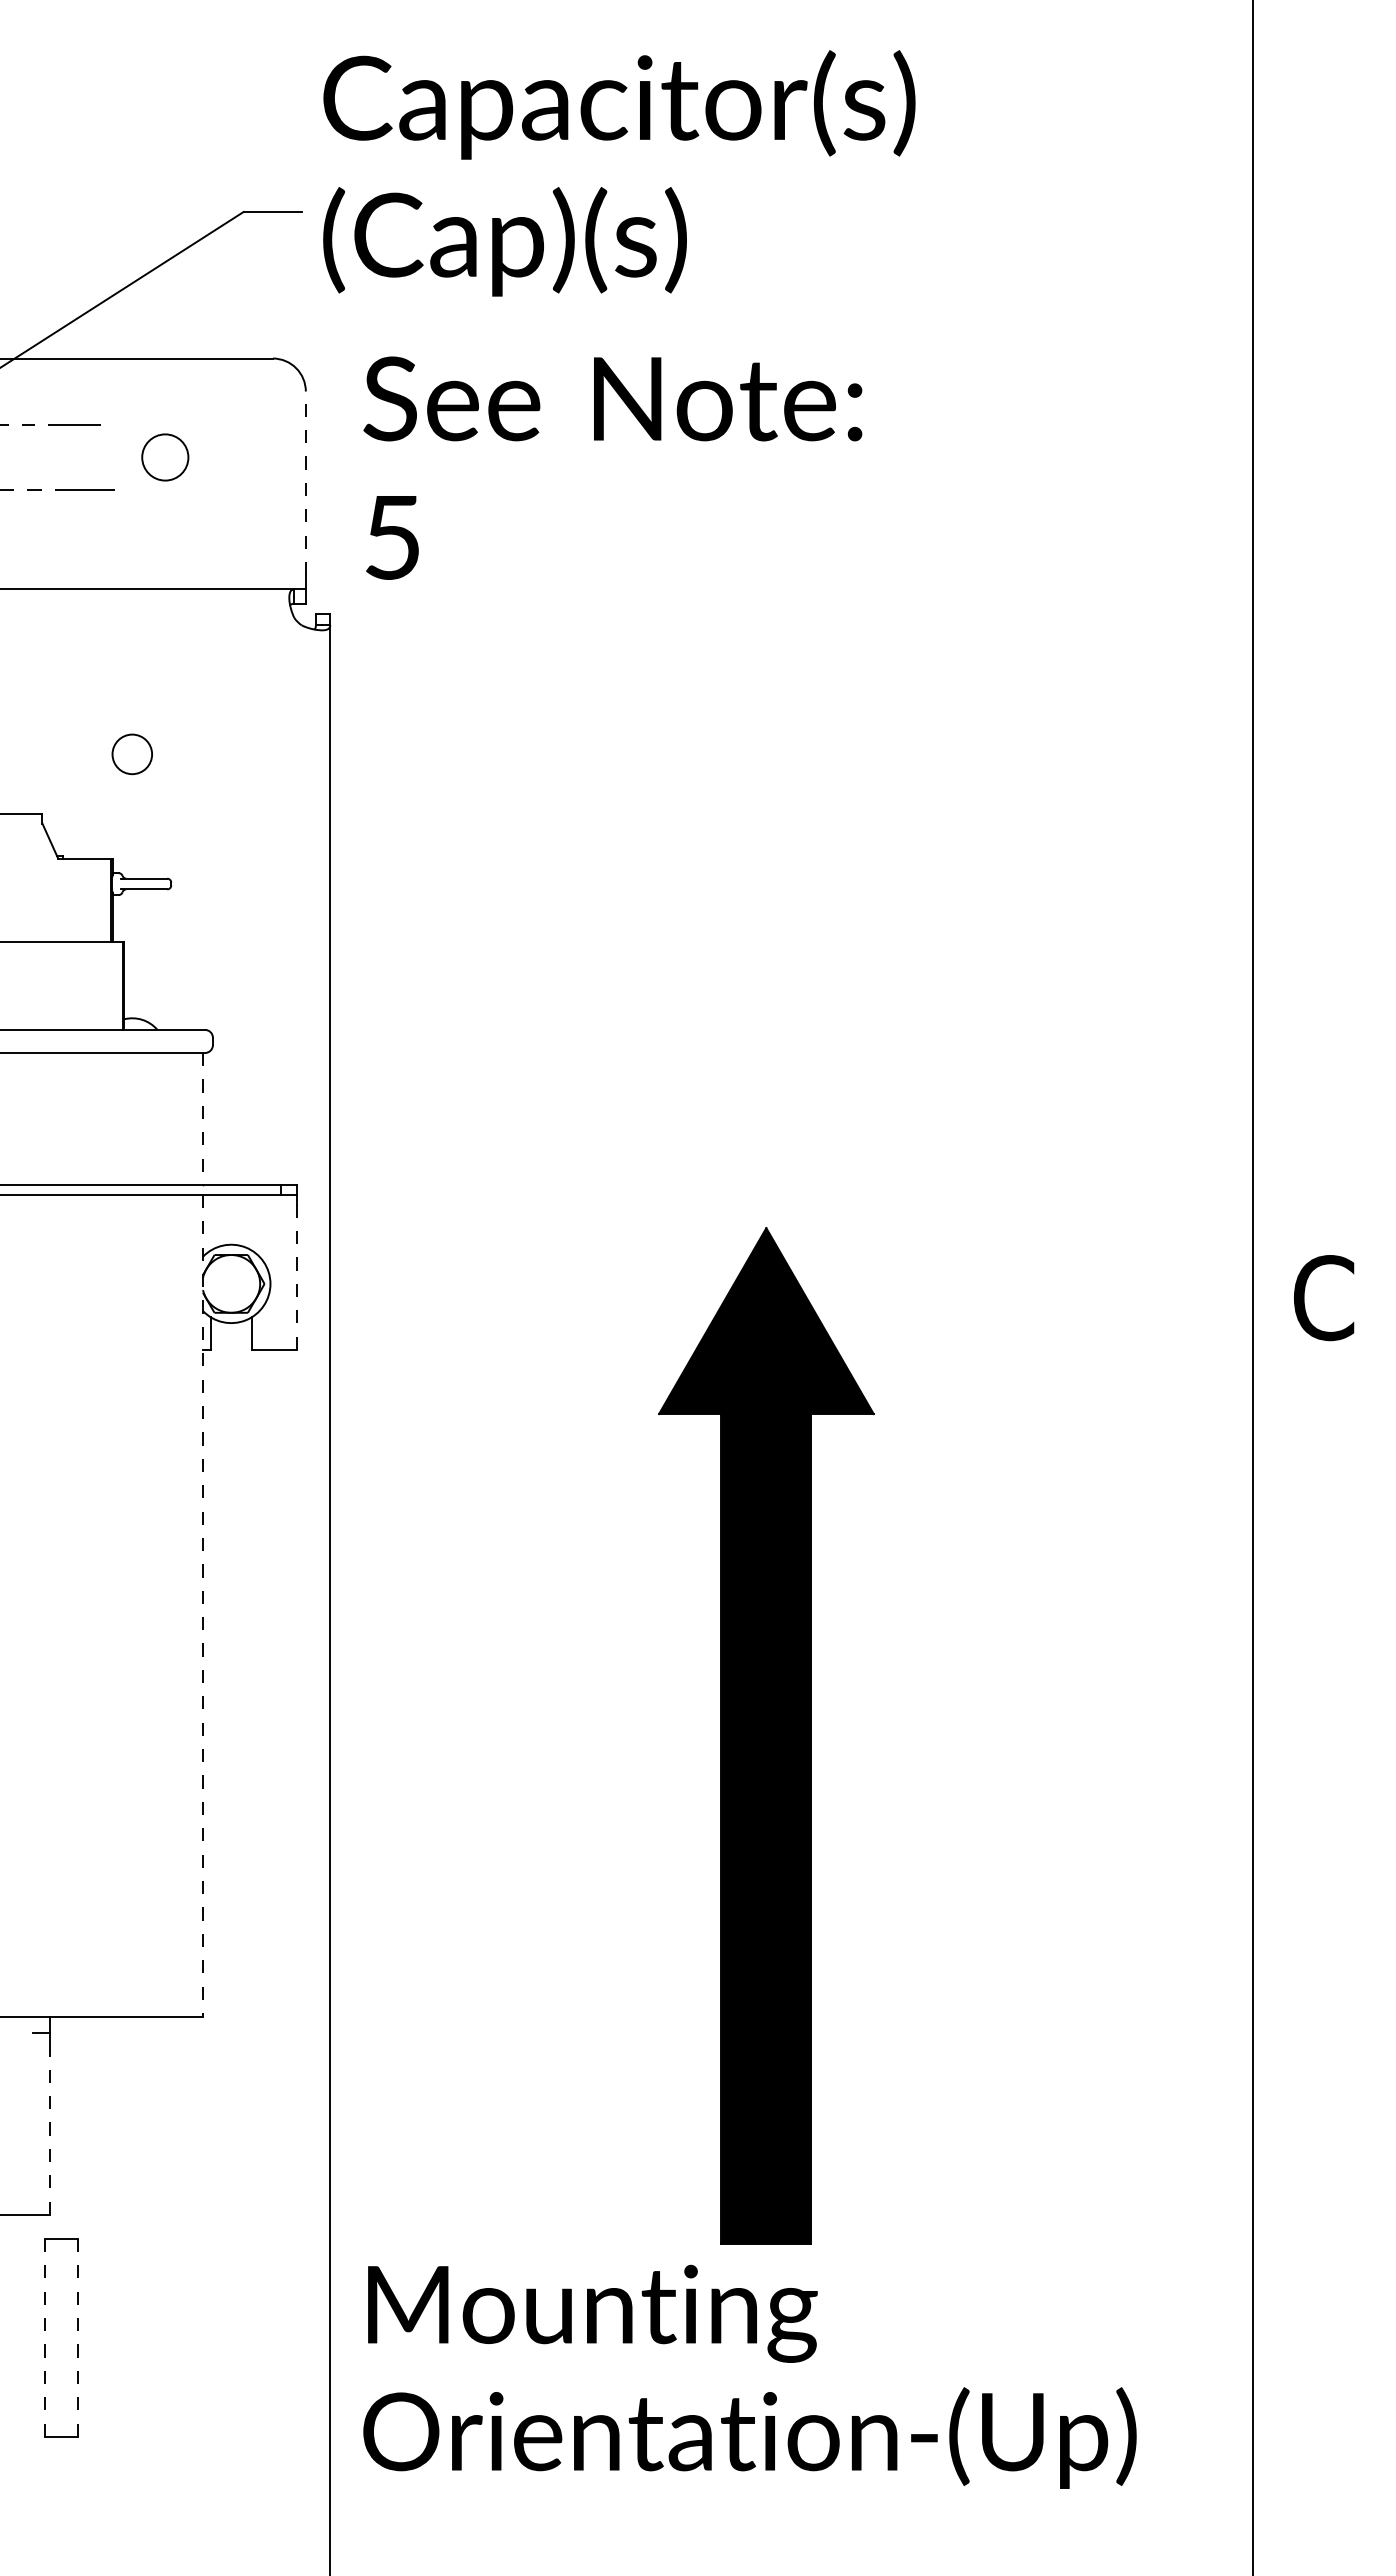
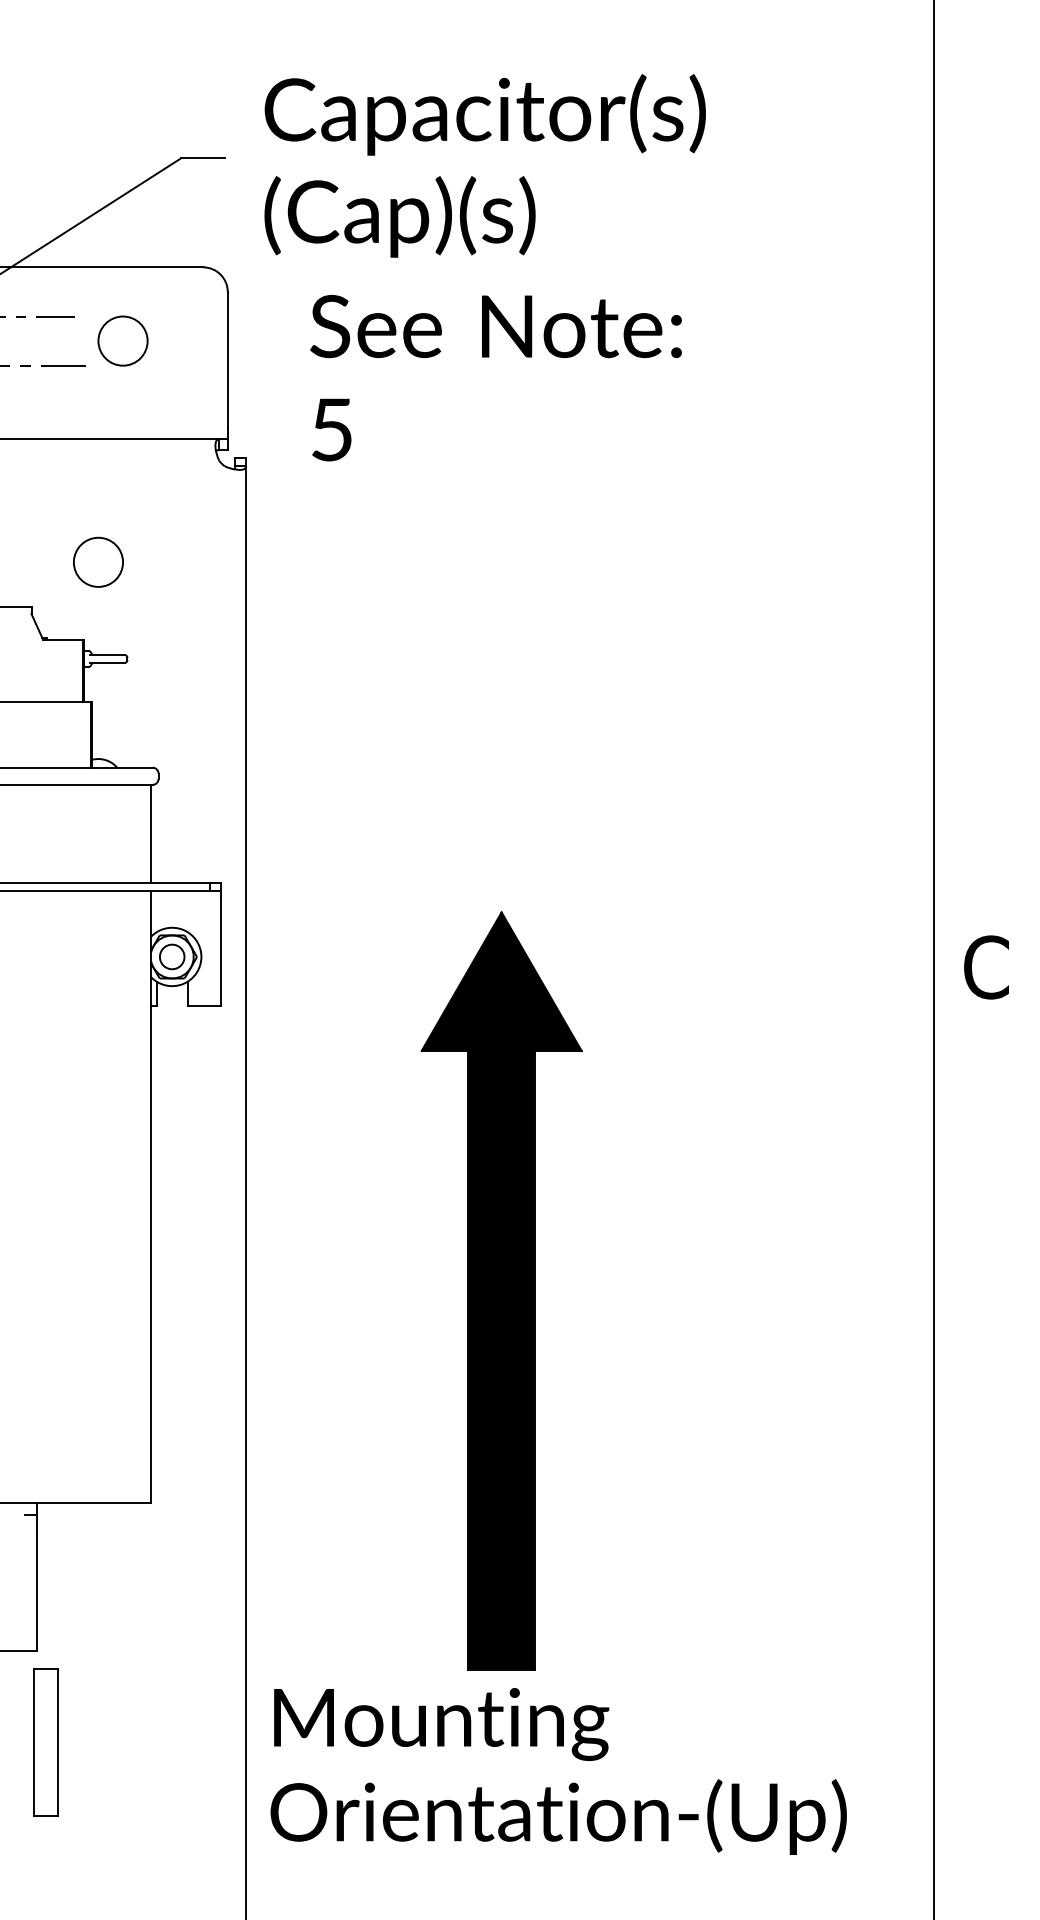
text: (619, 173) -> (485, 165), moved
circle: (165, 457) -> (123, 341), size x1.43
text: (612, 467) -> (495, 377), moved
line: (305, 483) -> (227, 360), dashed -> solid
circle: (132, 754) -> (98, 562), size x1.67
line: (203, 1118) -> (151, 833), dashed -> solid
line: (297, 1277) -> (221, 952), dashed -> solid
circle: (230, 1283) -> (171, 956), added
line: (203, 1606) -> (151, 1197), dashed -> solid
part: (766, 1735) -> (501, 1290), moved
line: (49, 2131) -> (36, 1588), dashed -> solid
line: (45, 2337) -> (33, 1742), dashed -> solid
line: (78, 2337) -> (58, 1742), dashed -> solid

